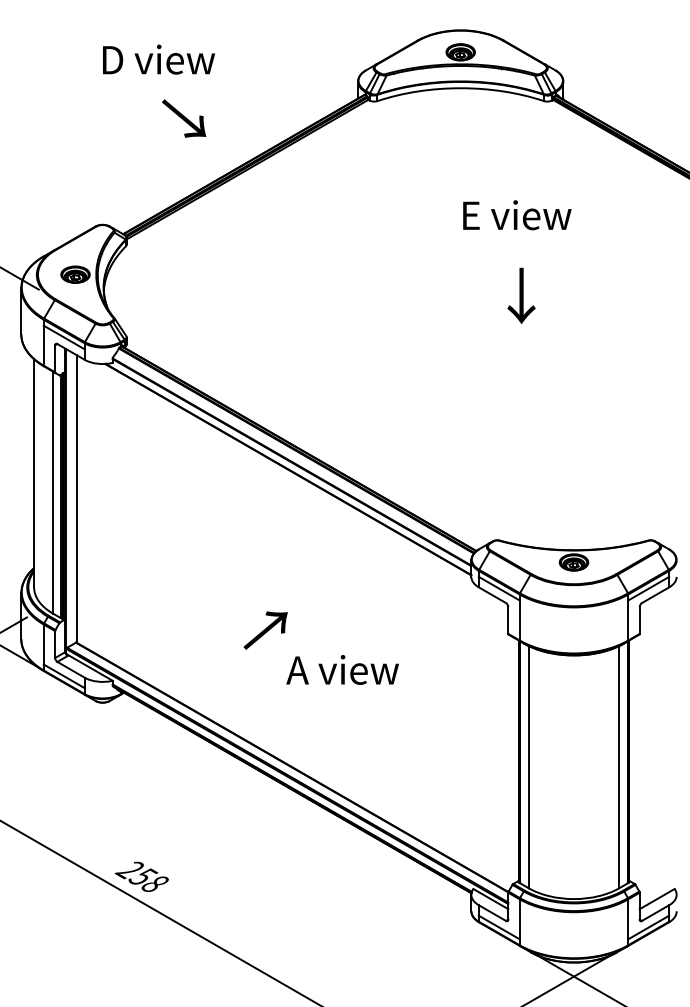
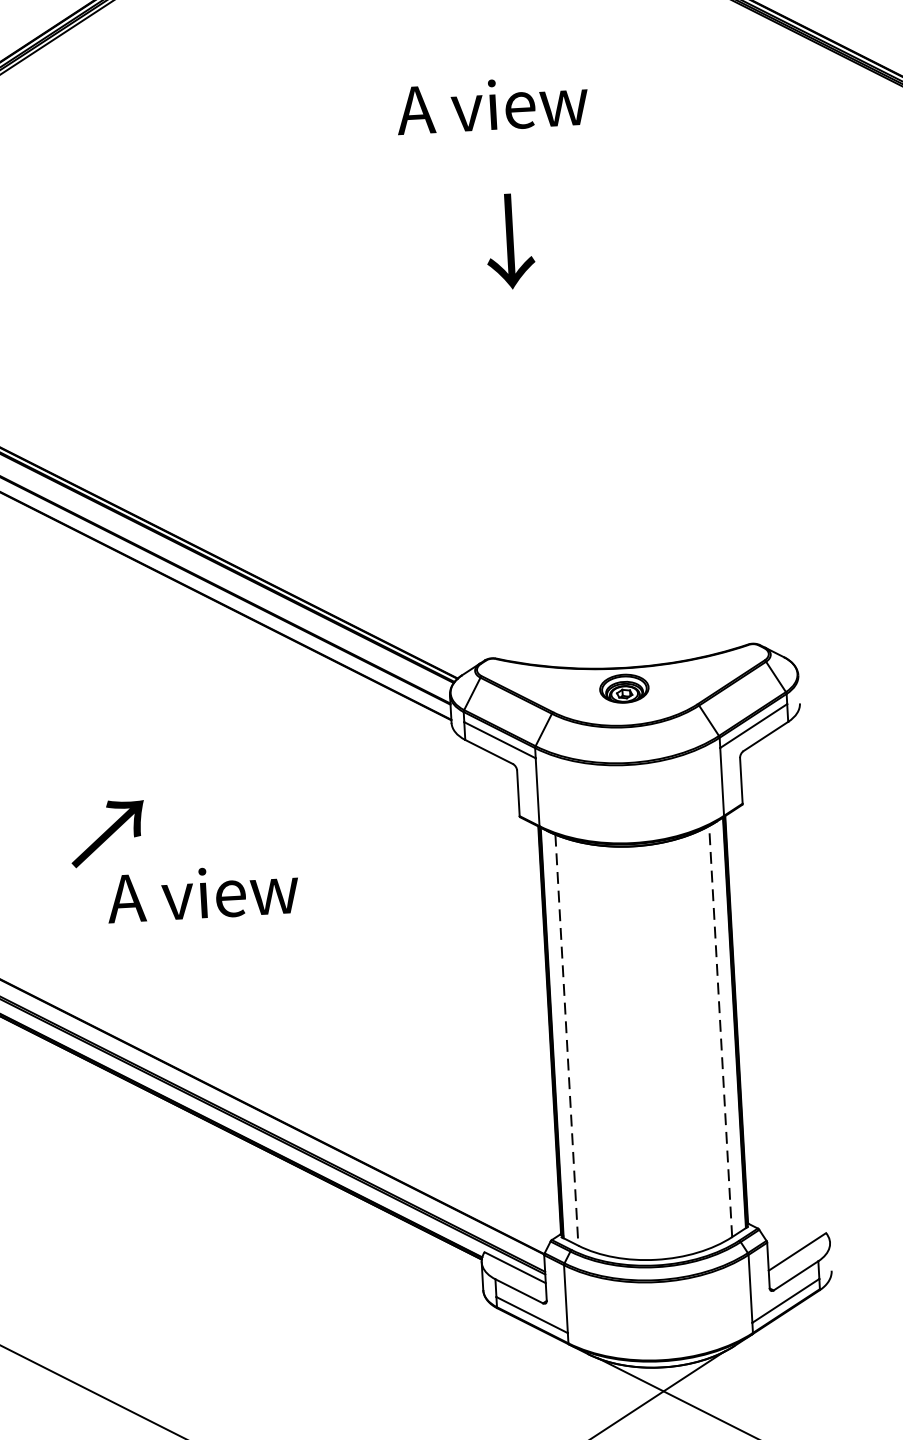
text: (515, 214) -> (492, 103), E view -> A view
text: (342, 669) -> (202, 892), moved
line: (619, 766) -> (720, 1030), solid -> dashed
line: (528, 767) -> (566, 1040), solid -> dashed

